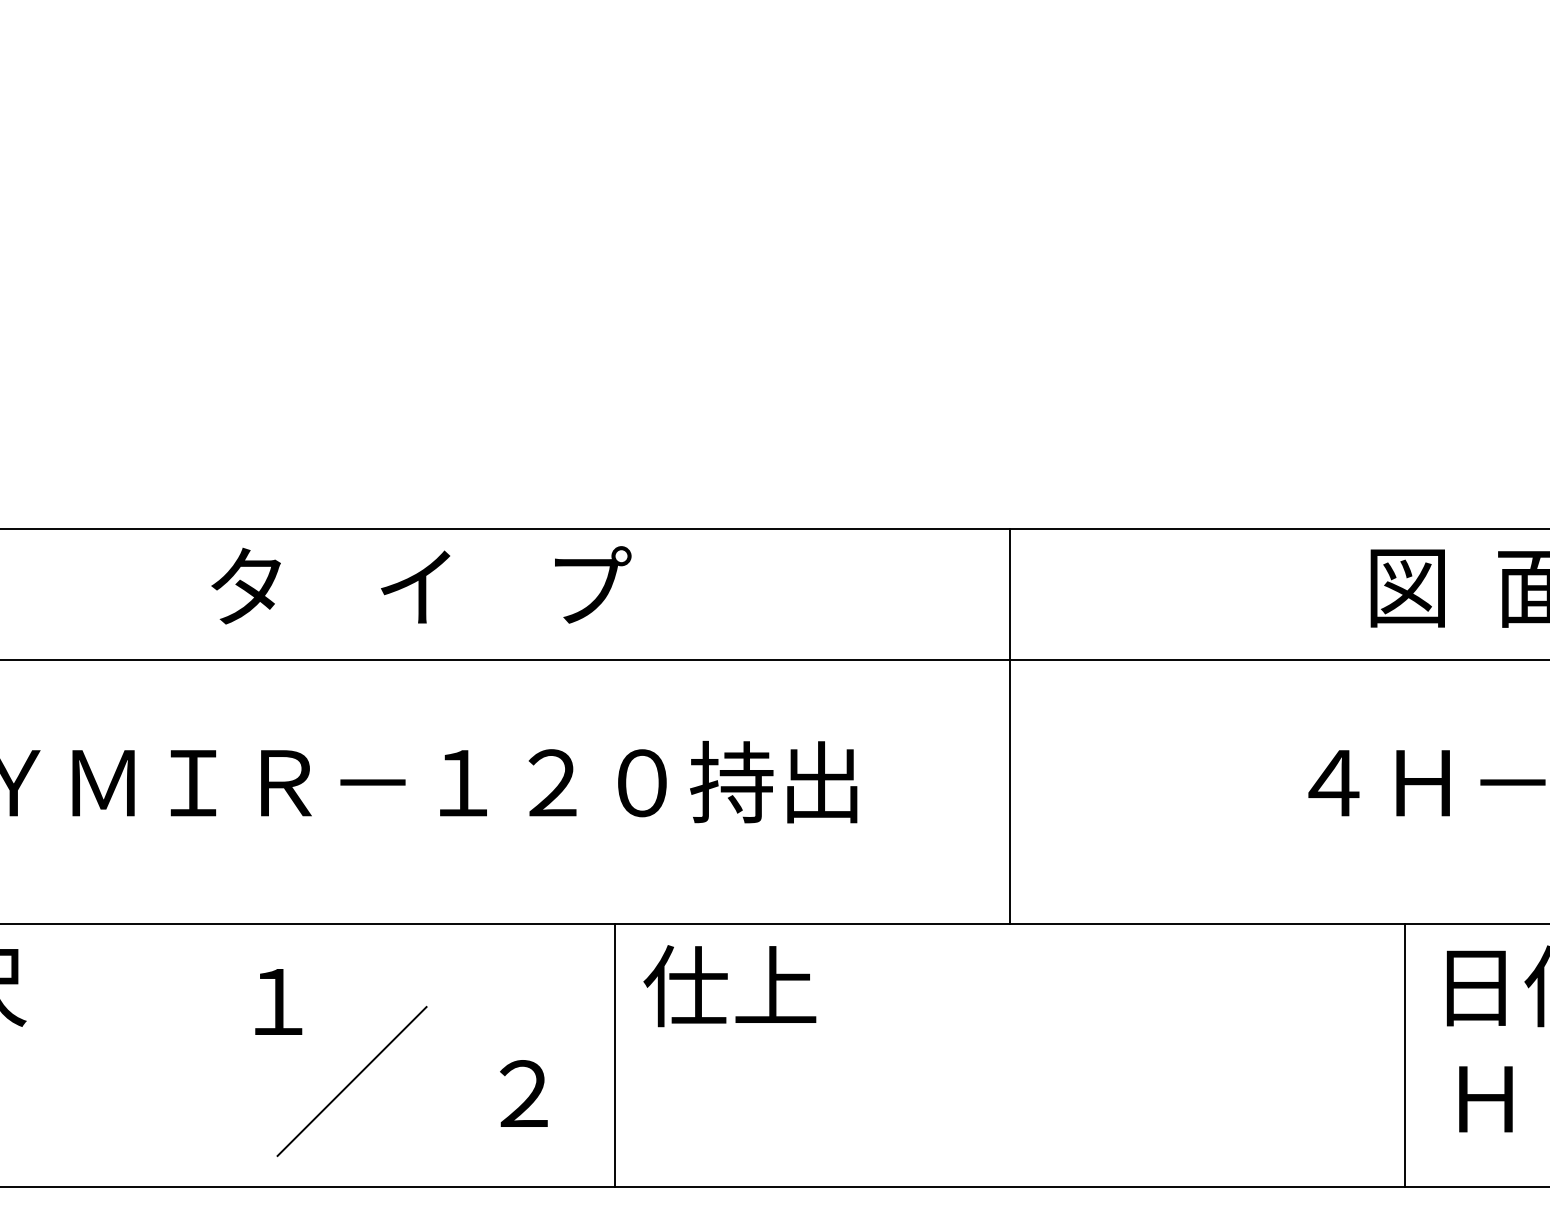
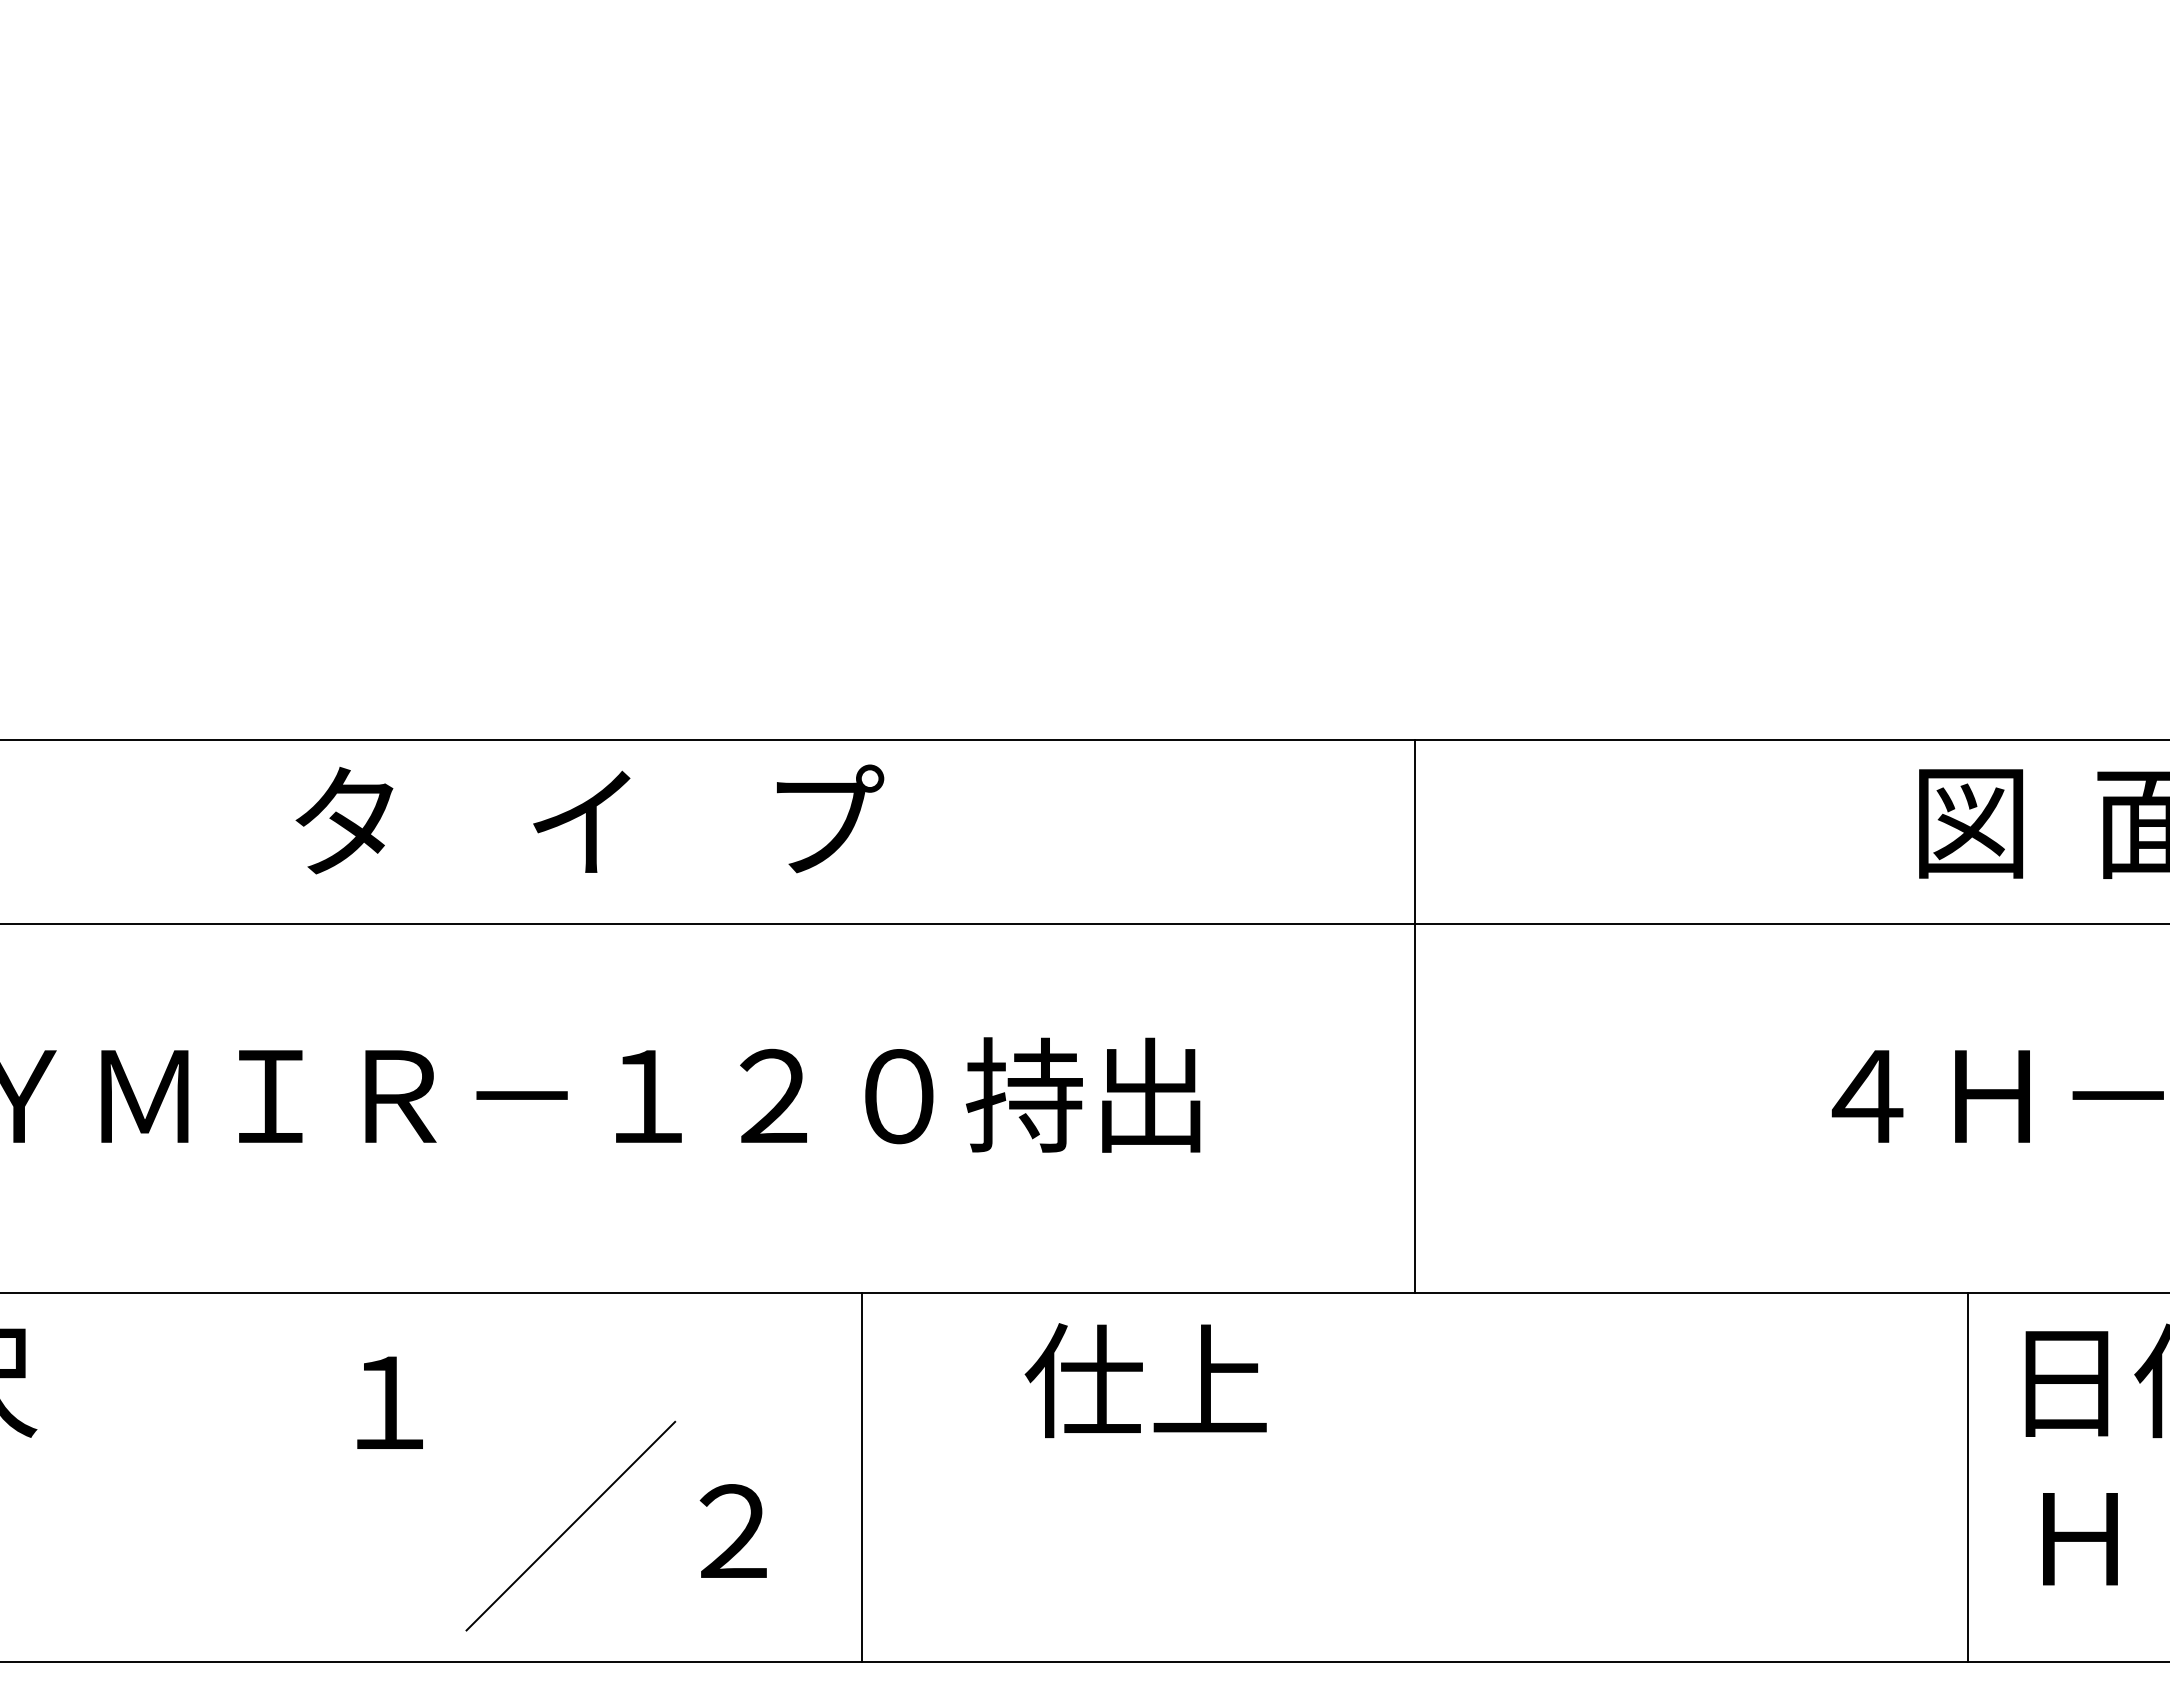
text: (729, 986) -> (1145, 1380), moved
line: (351, 1081) -> (570, 1525), moved

